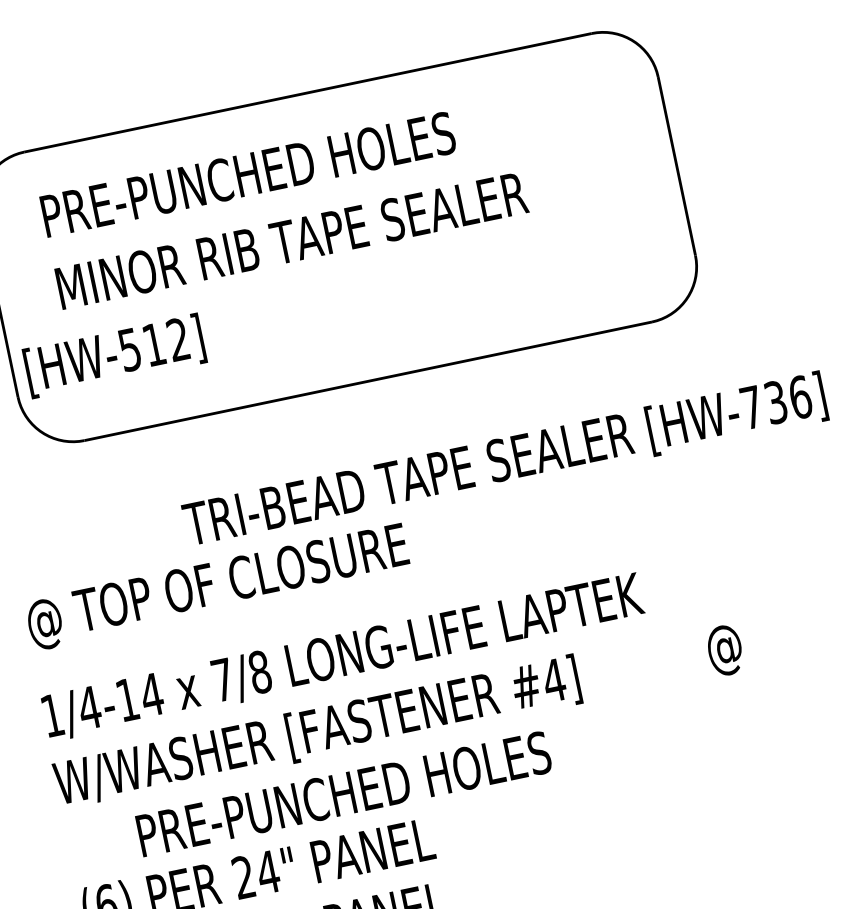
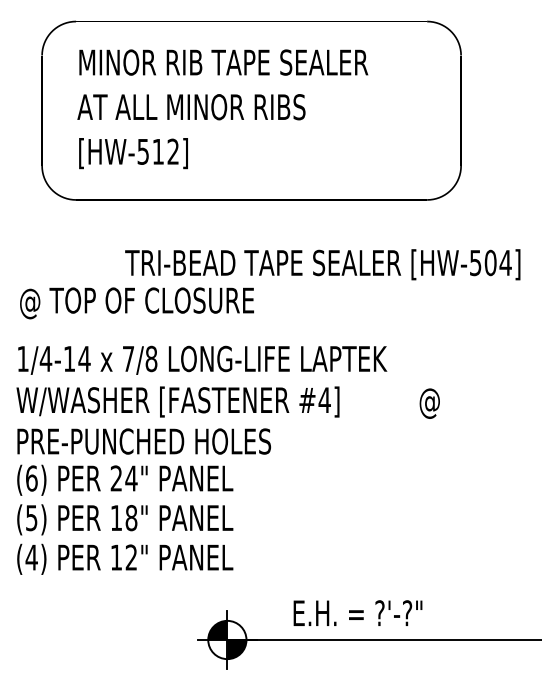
text: (277, 168) -> (224, 62), PRE-PUNCHED HOLES -> MINOR RIB TAPE SEALER
text: (289, 241) -> (222, 107), MINOR RIB TAPE SEALER -> AT ALL MINOR RIBS
text: (114, 355) -> (133, 153), moved
text: (775, 401) -> (490, 262), [HW-736] -> [HW-504]
text: (342, 794) -> (143, 441), moved

